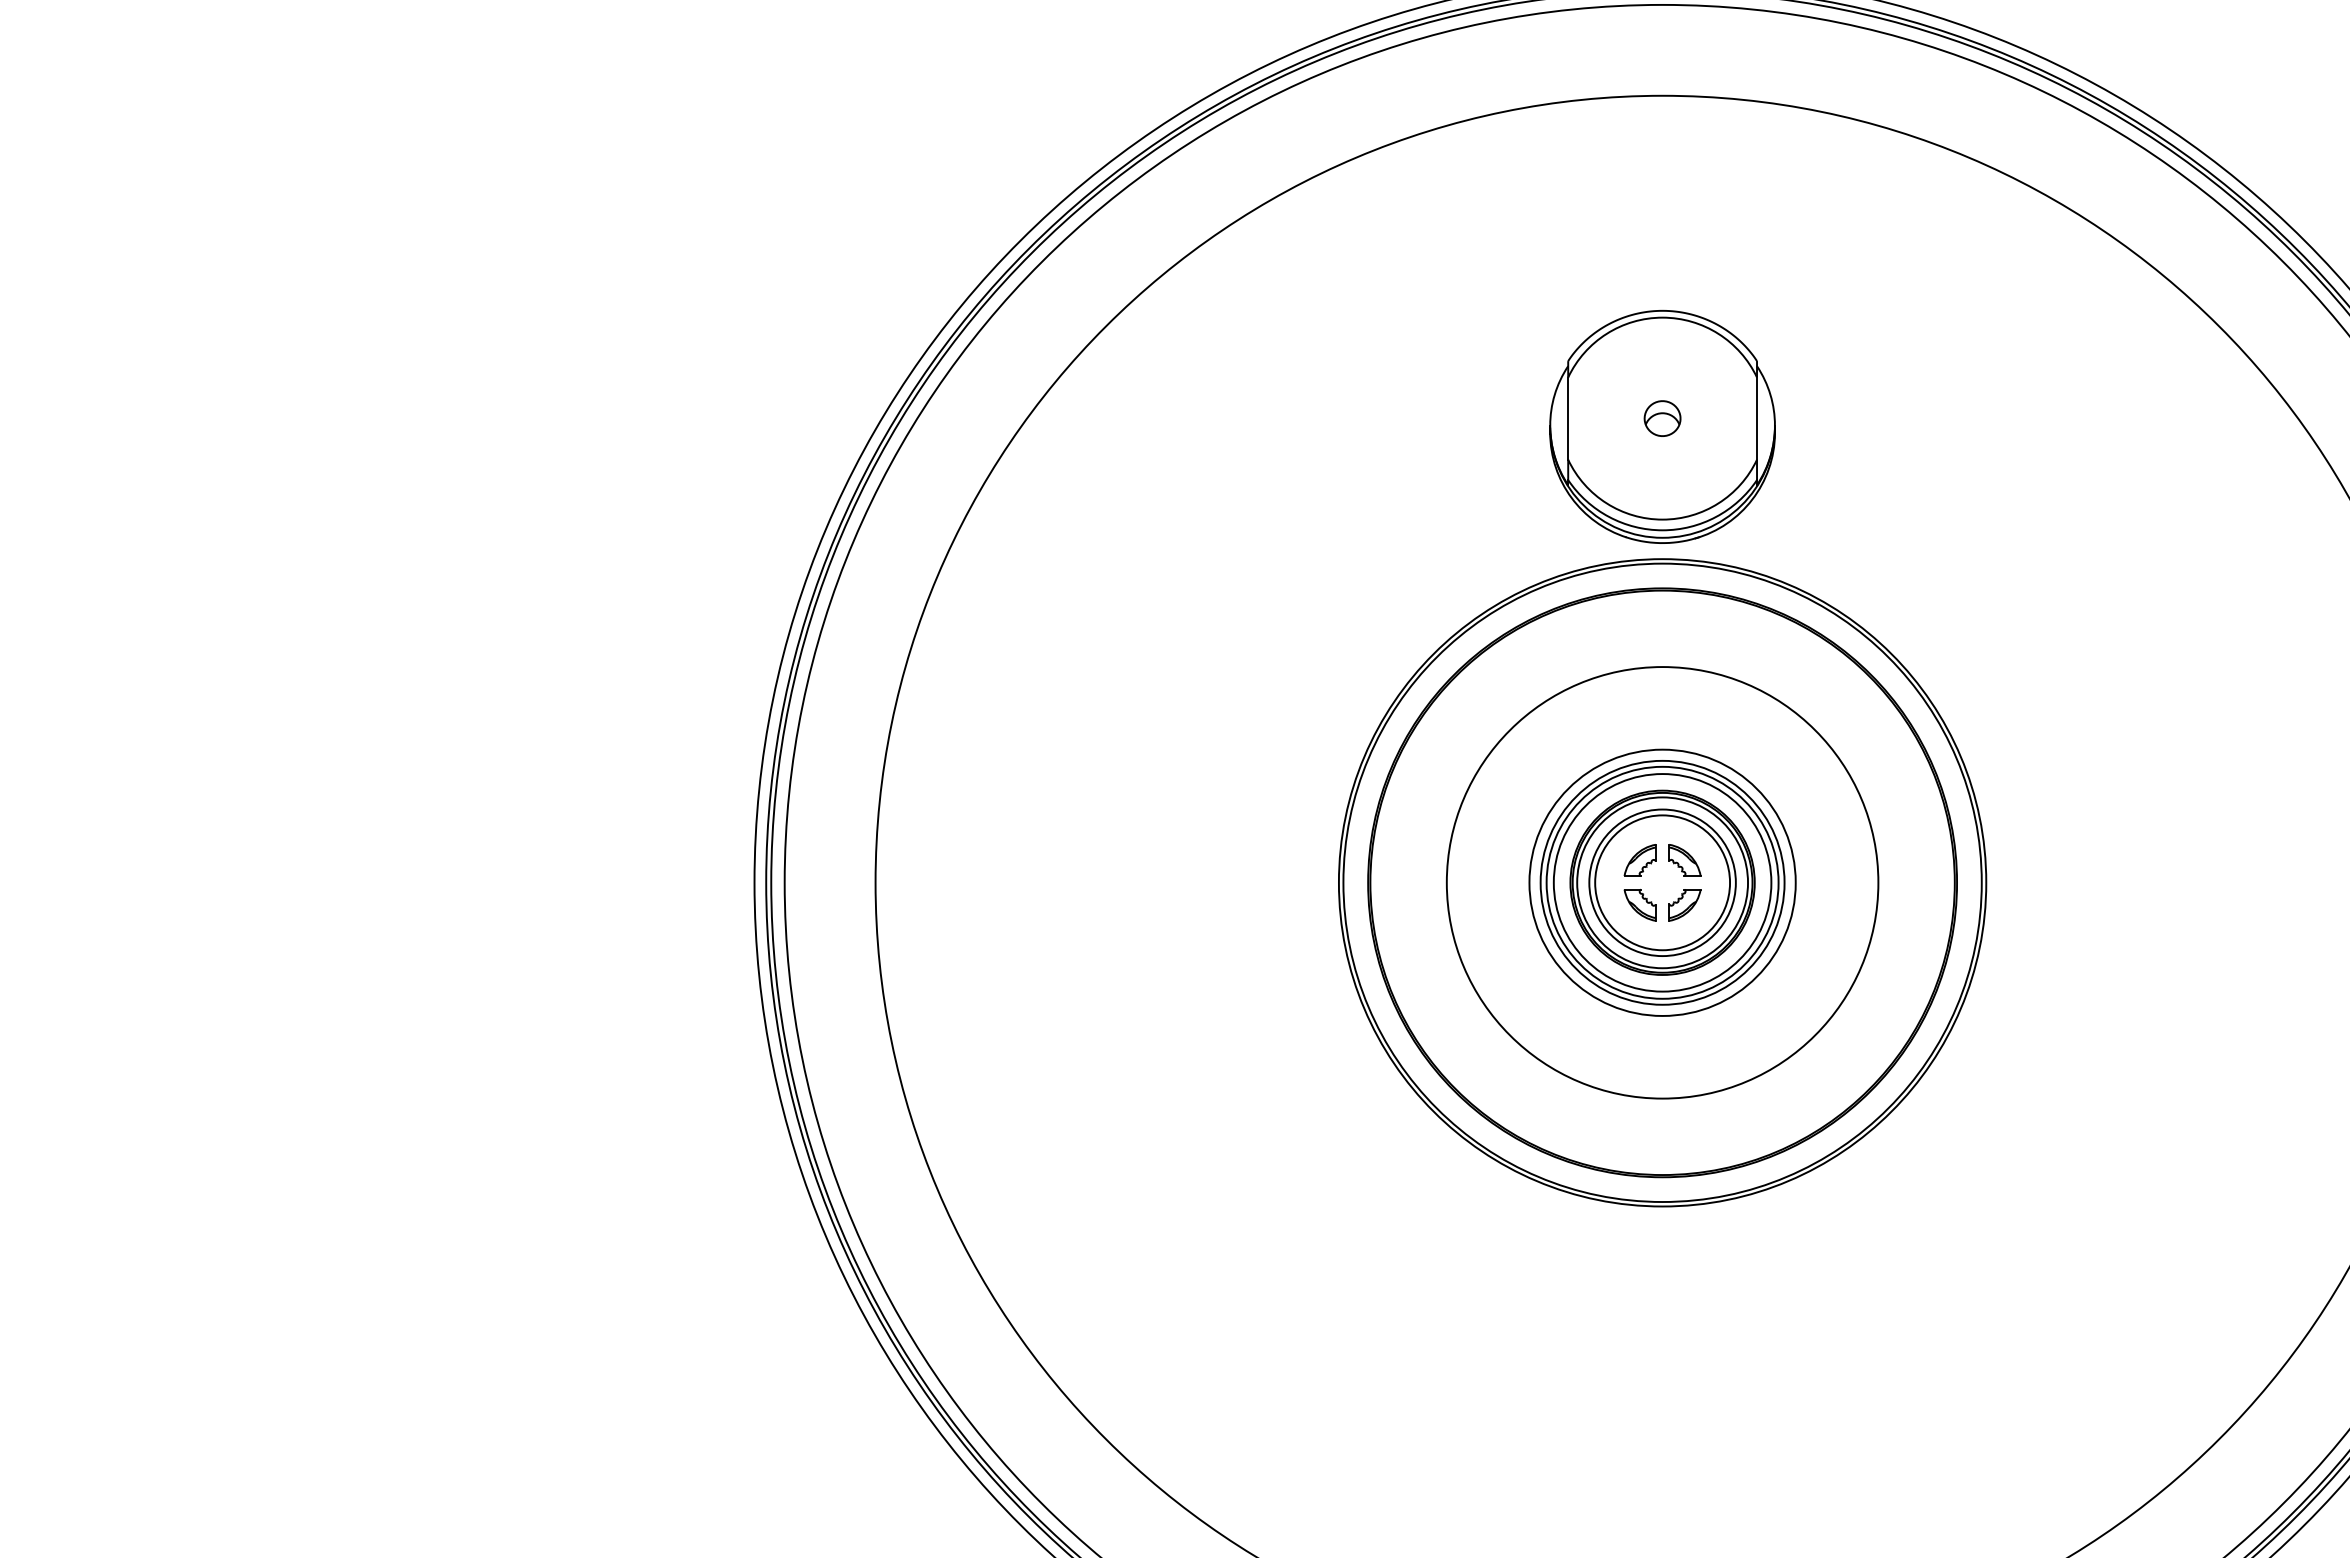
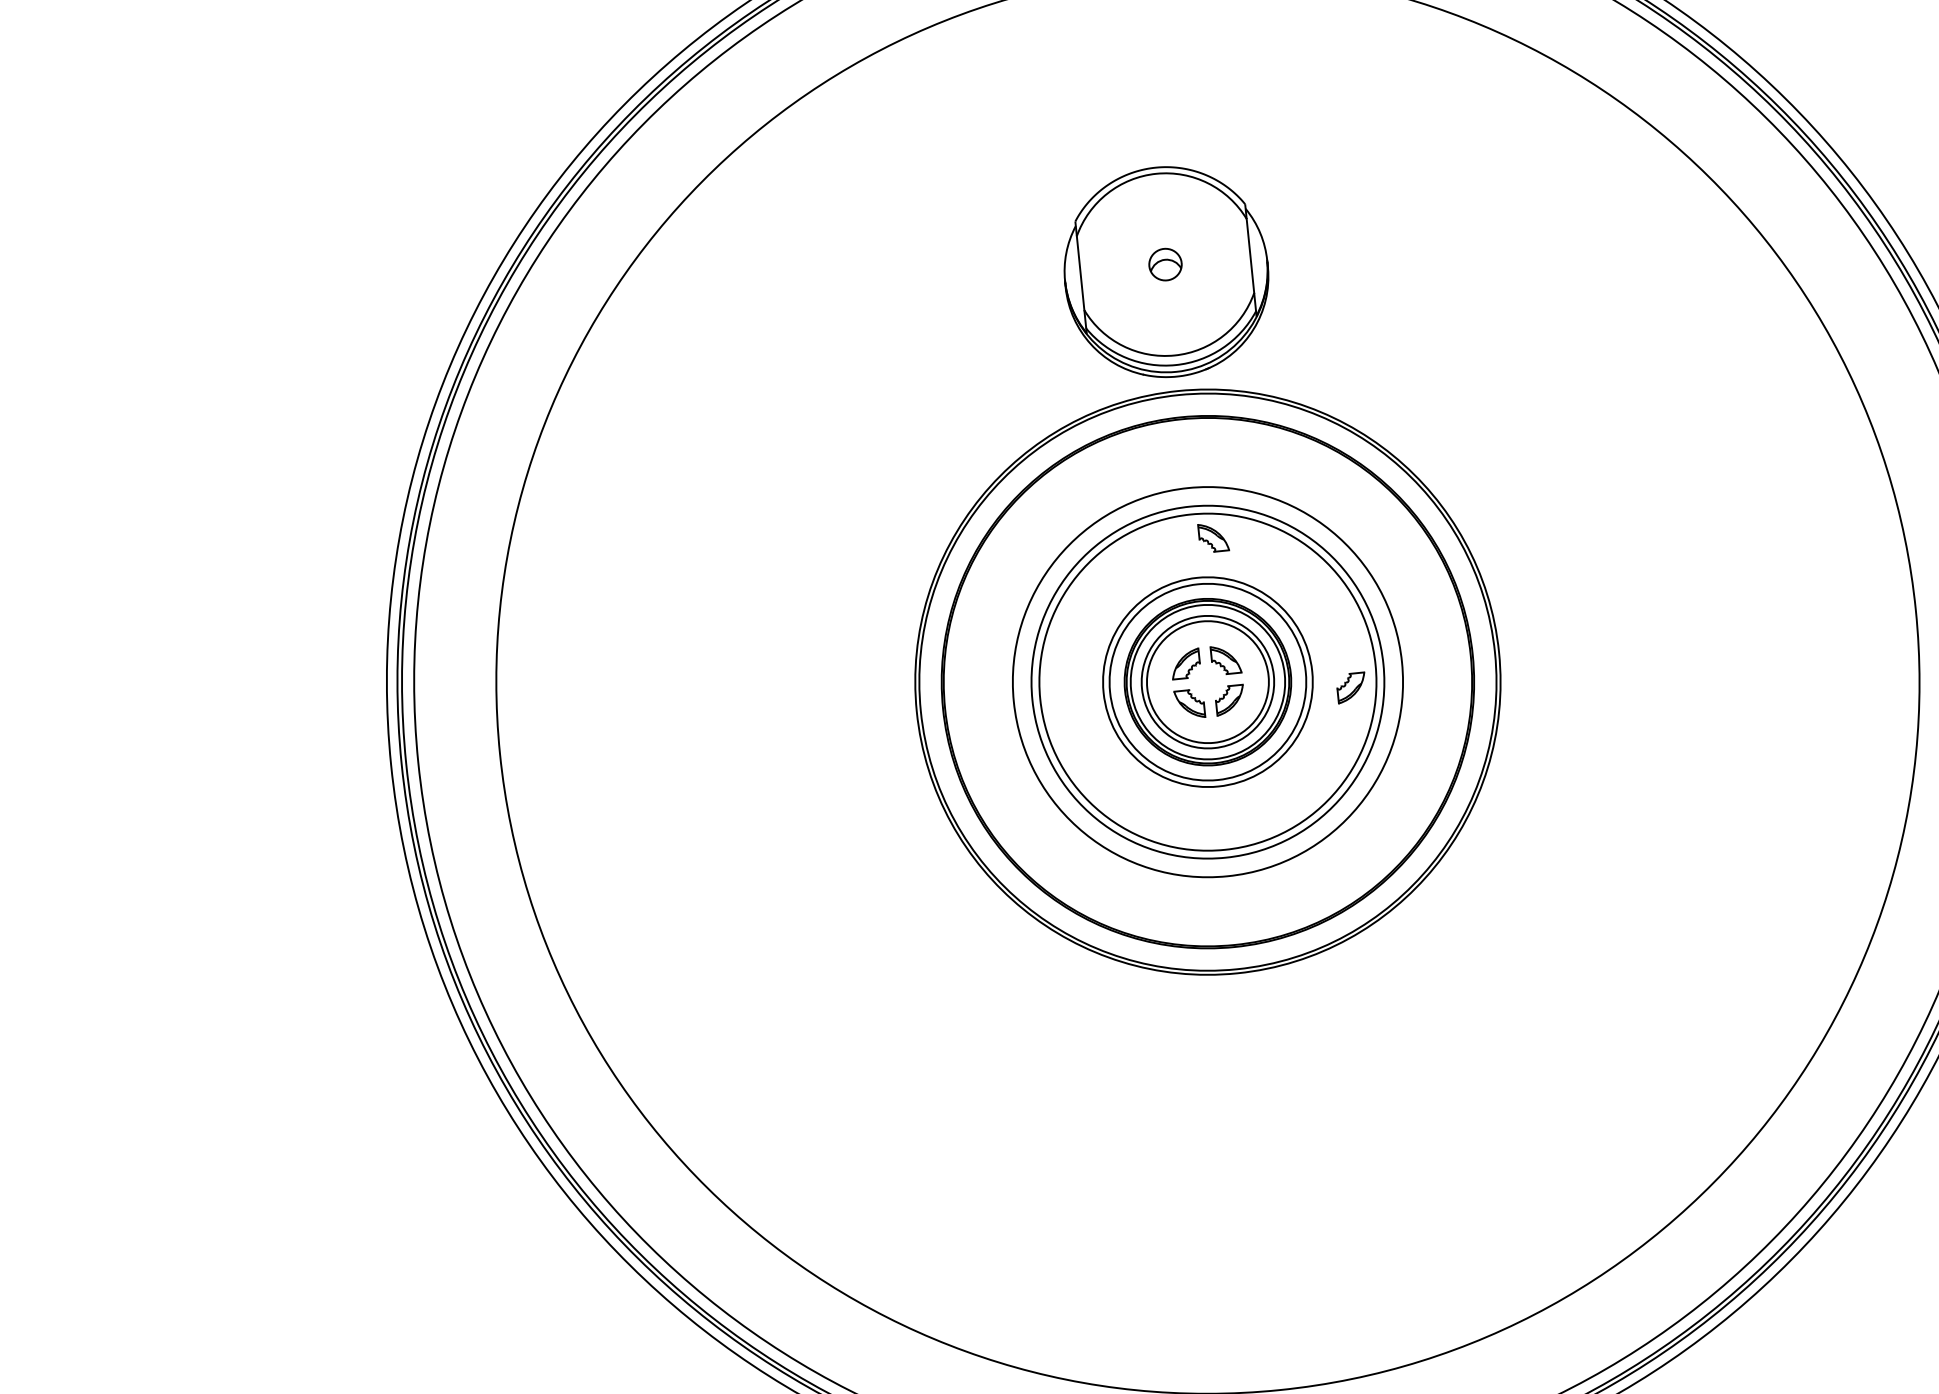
part: (1684, 724) -> (1213, 537), added
circle: (1662, 882) -> (1207, 681), size x1.4
circle: (1662, 882) -> (1207, 681), size x1.6
part: (1819, 905) -> (1351, 688), added

